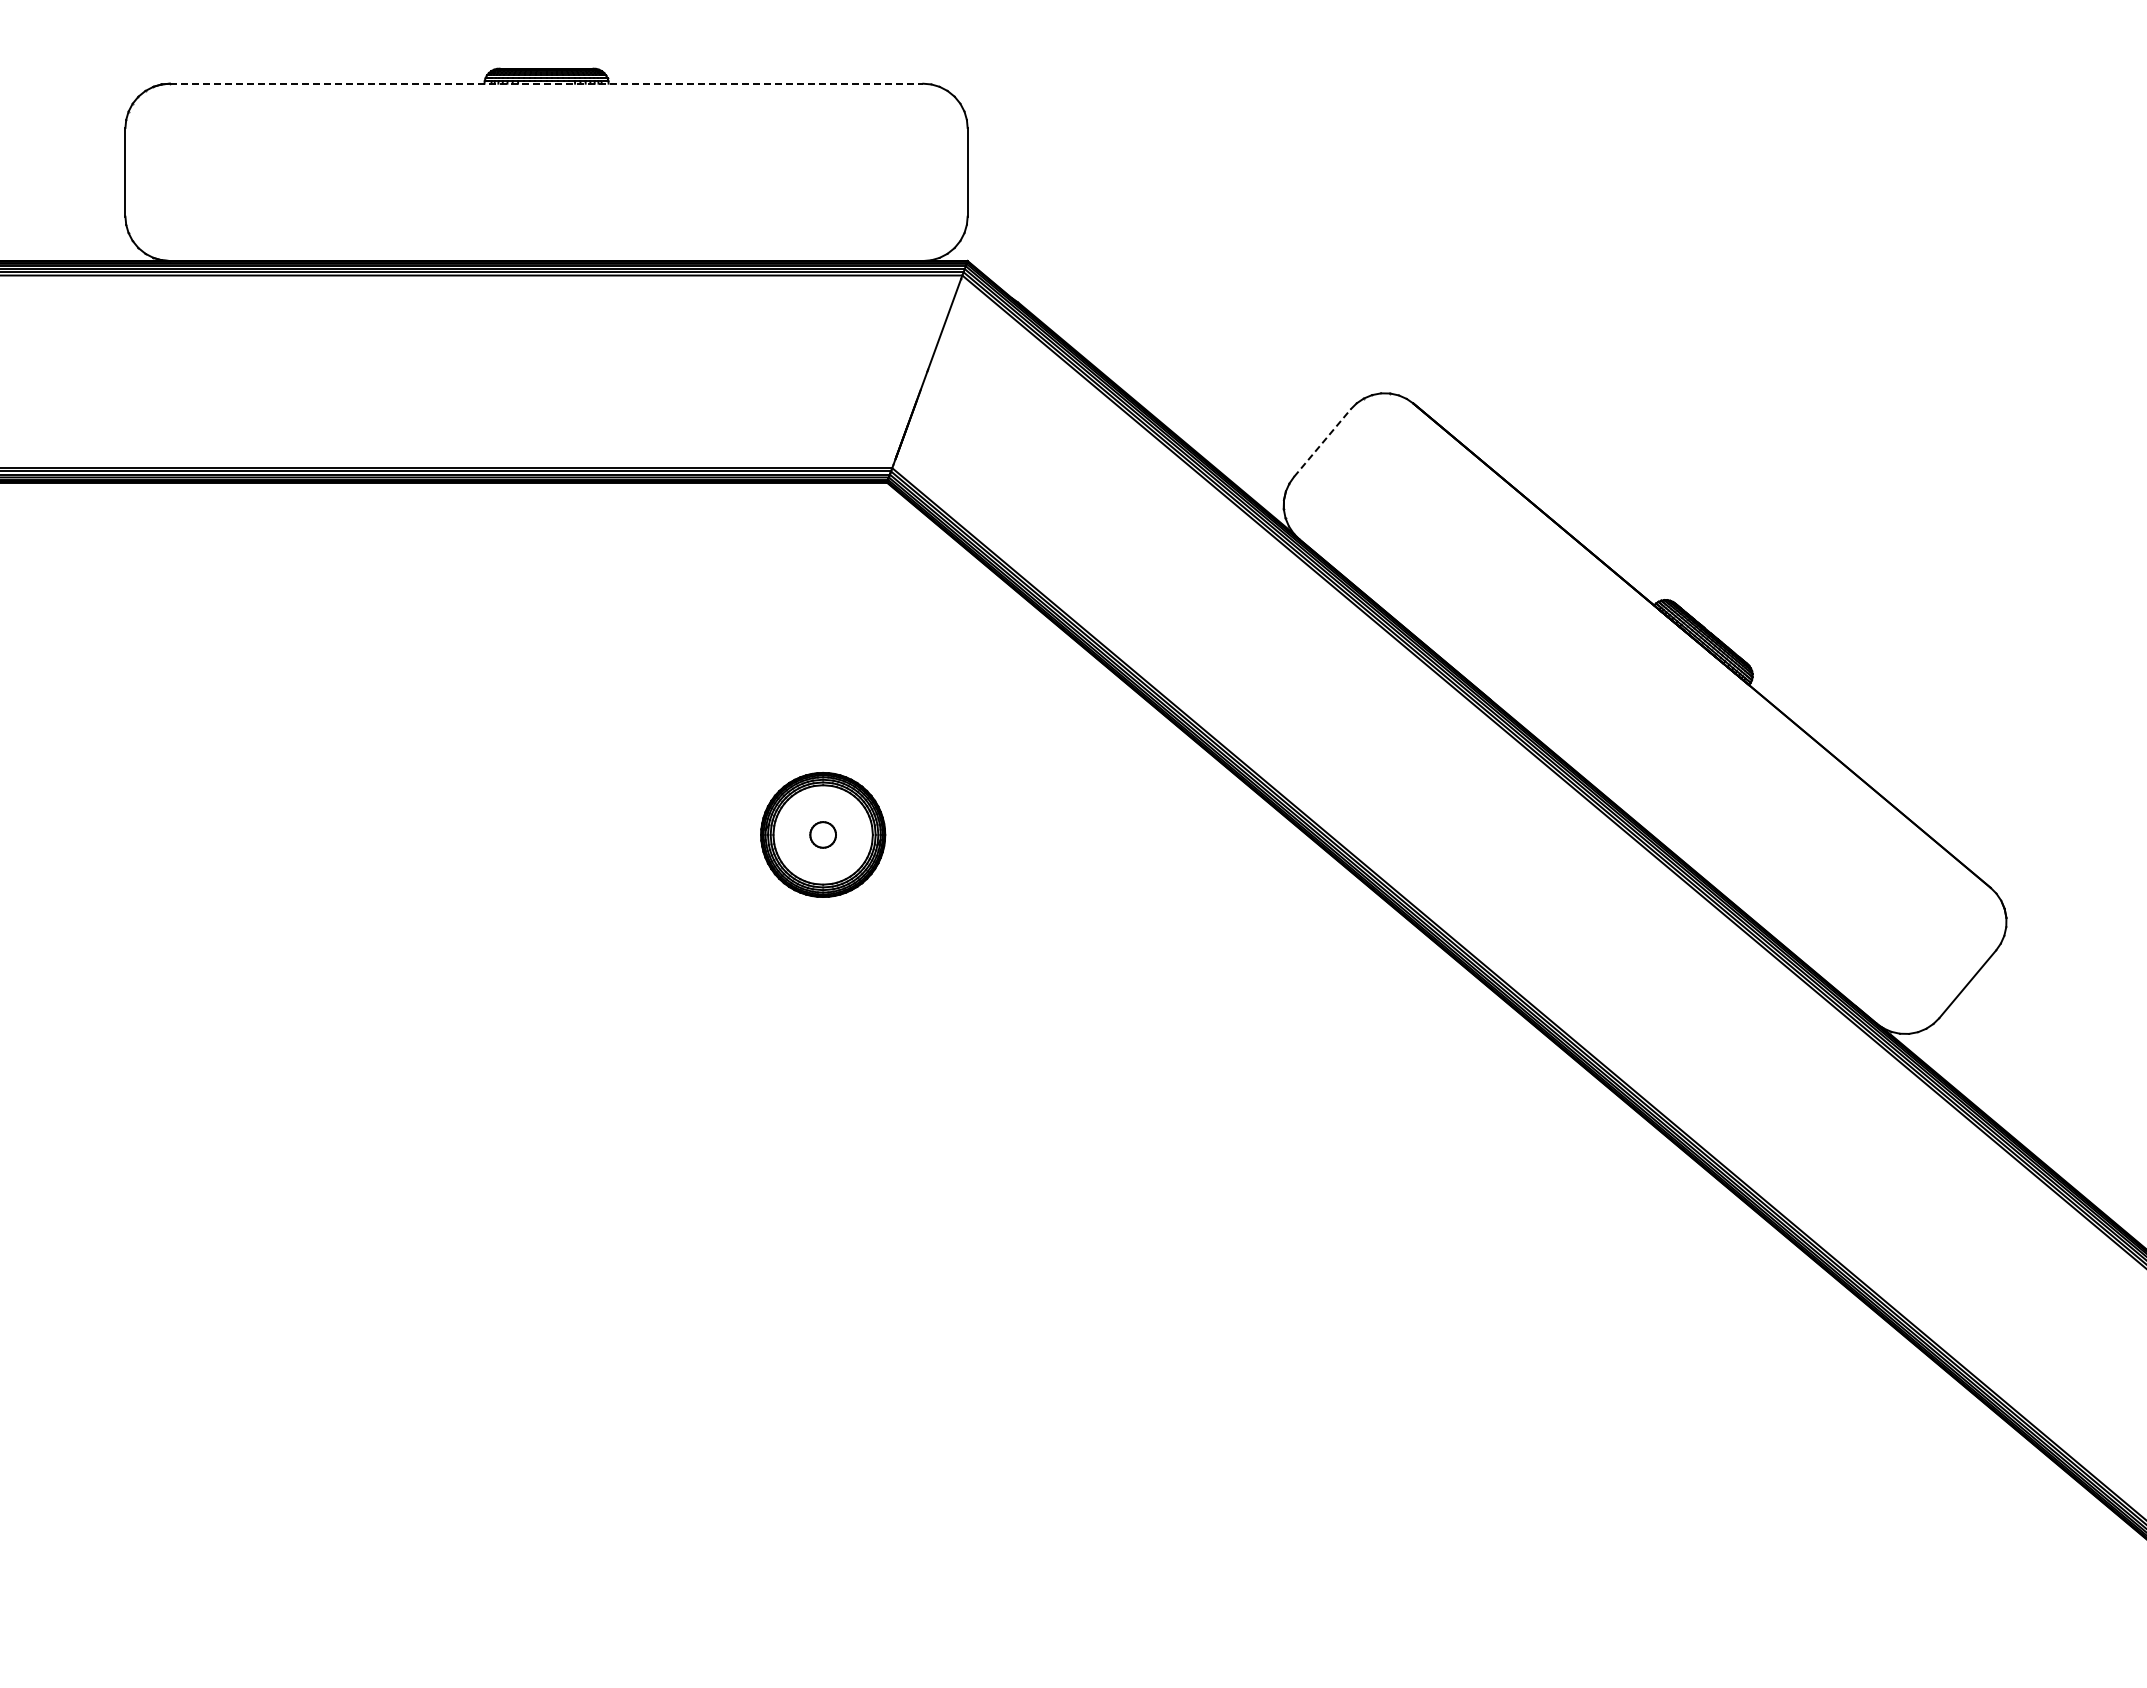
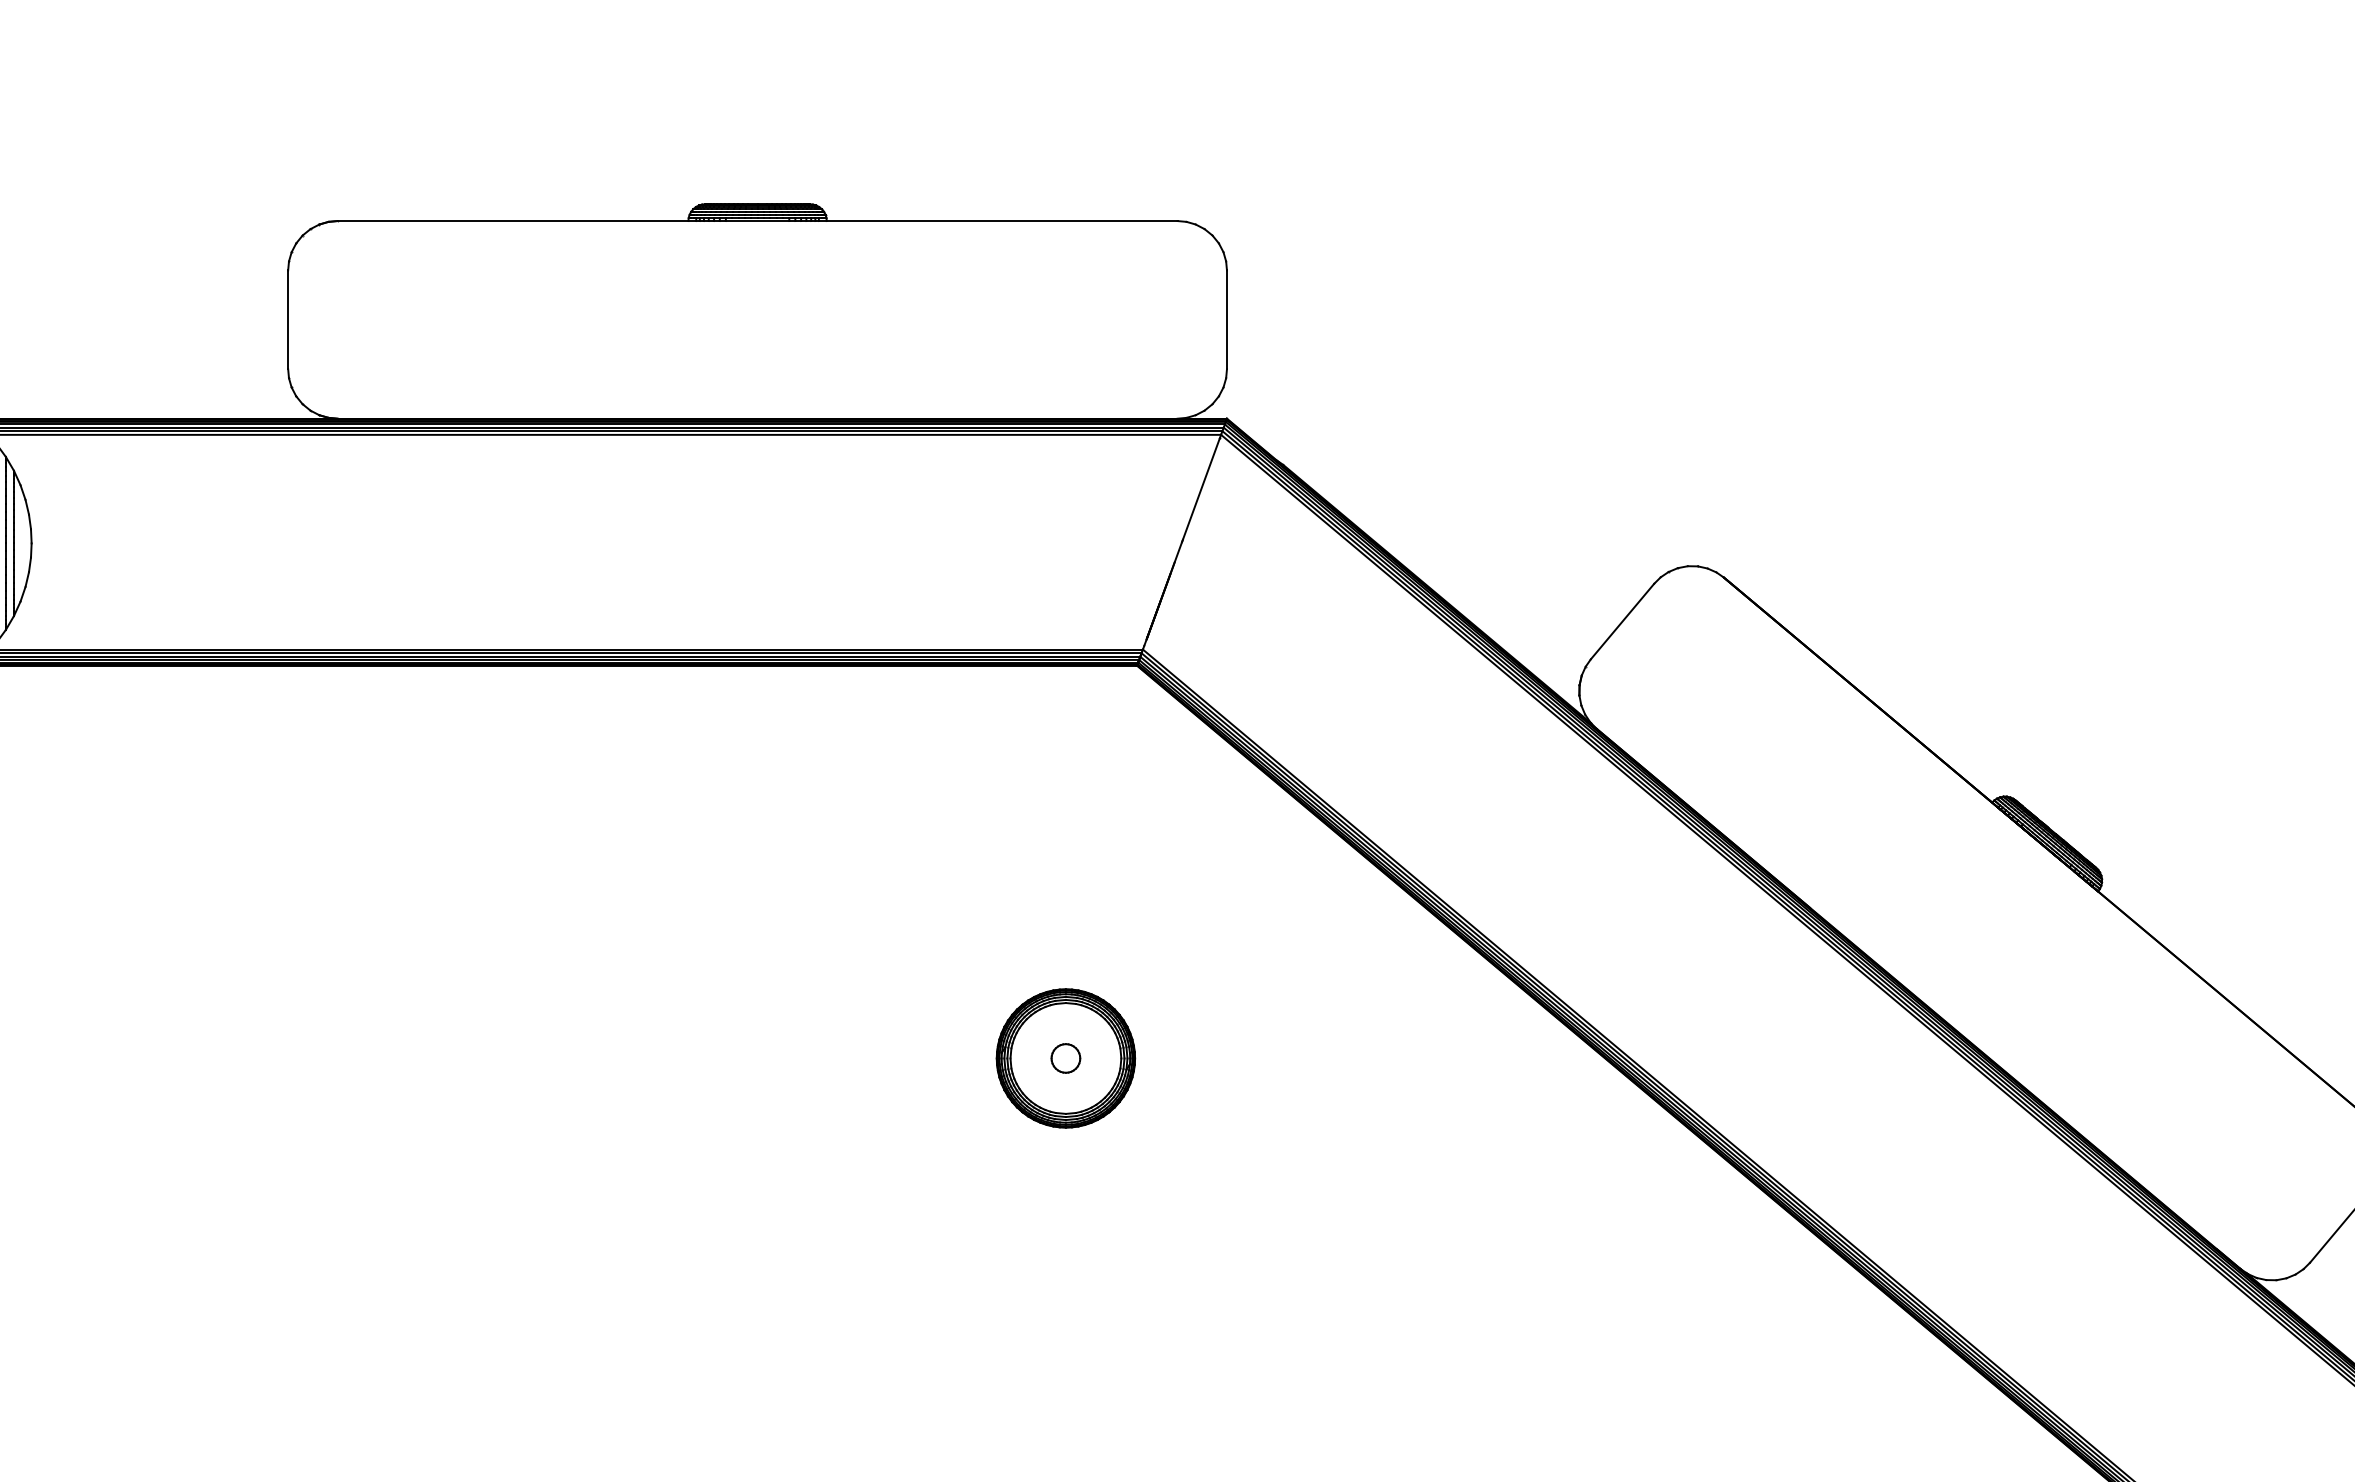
line: (546, 83) -> (757, 220), dashed -> solid
line: (1322, 442) -> (1622, 620), dashed -> solid

